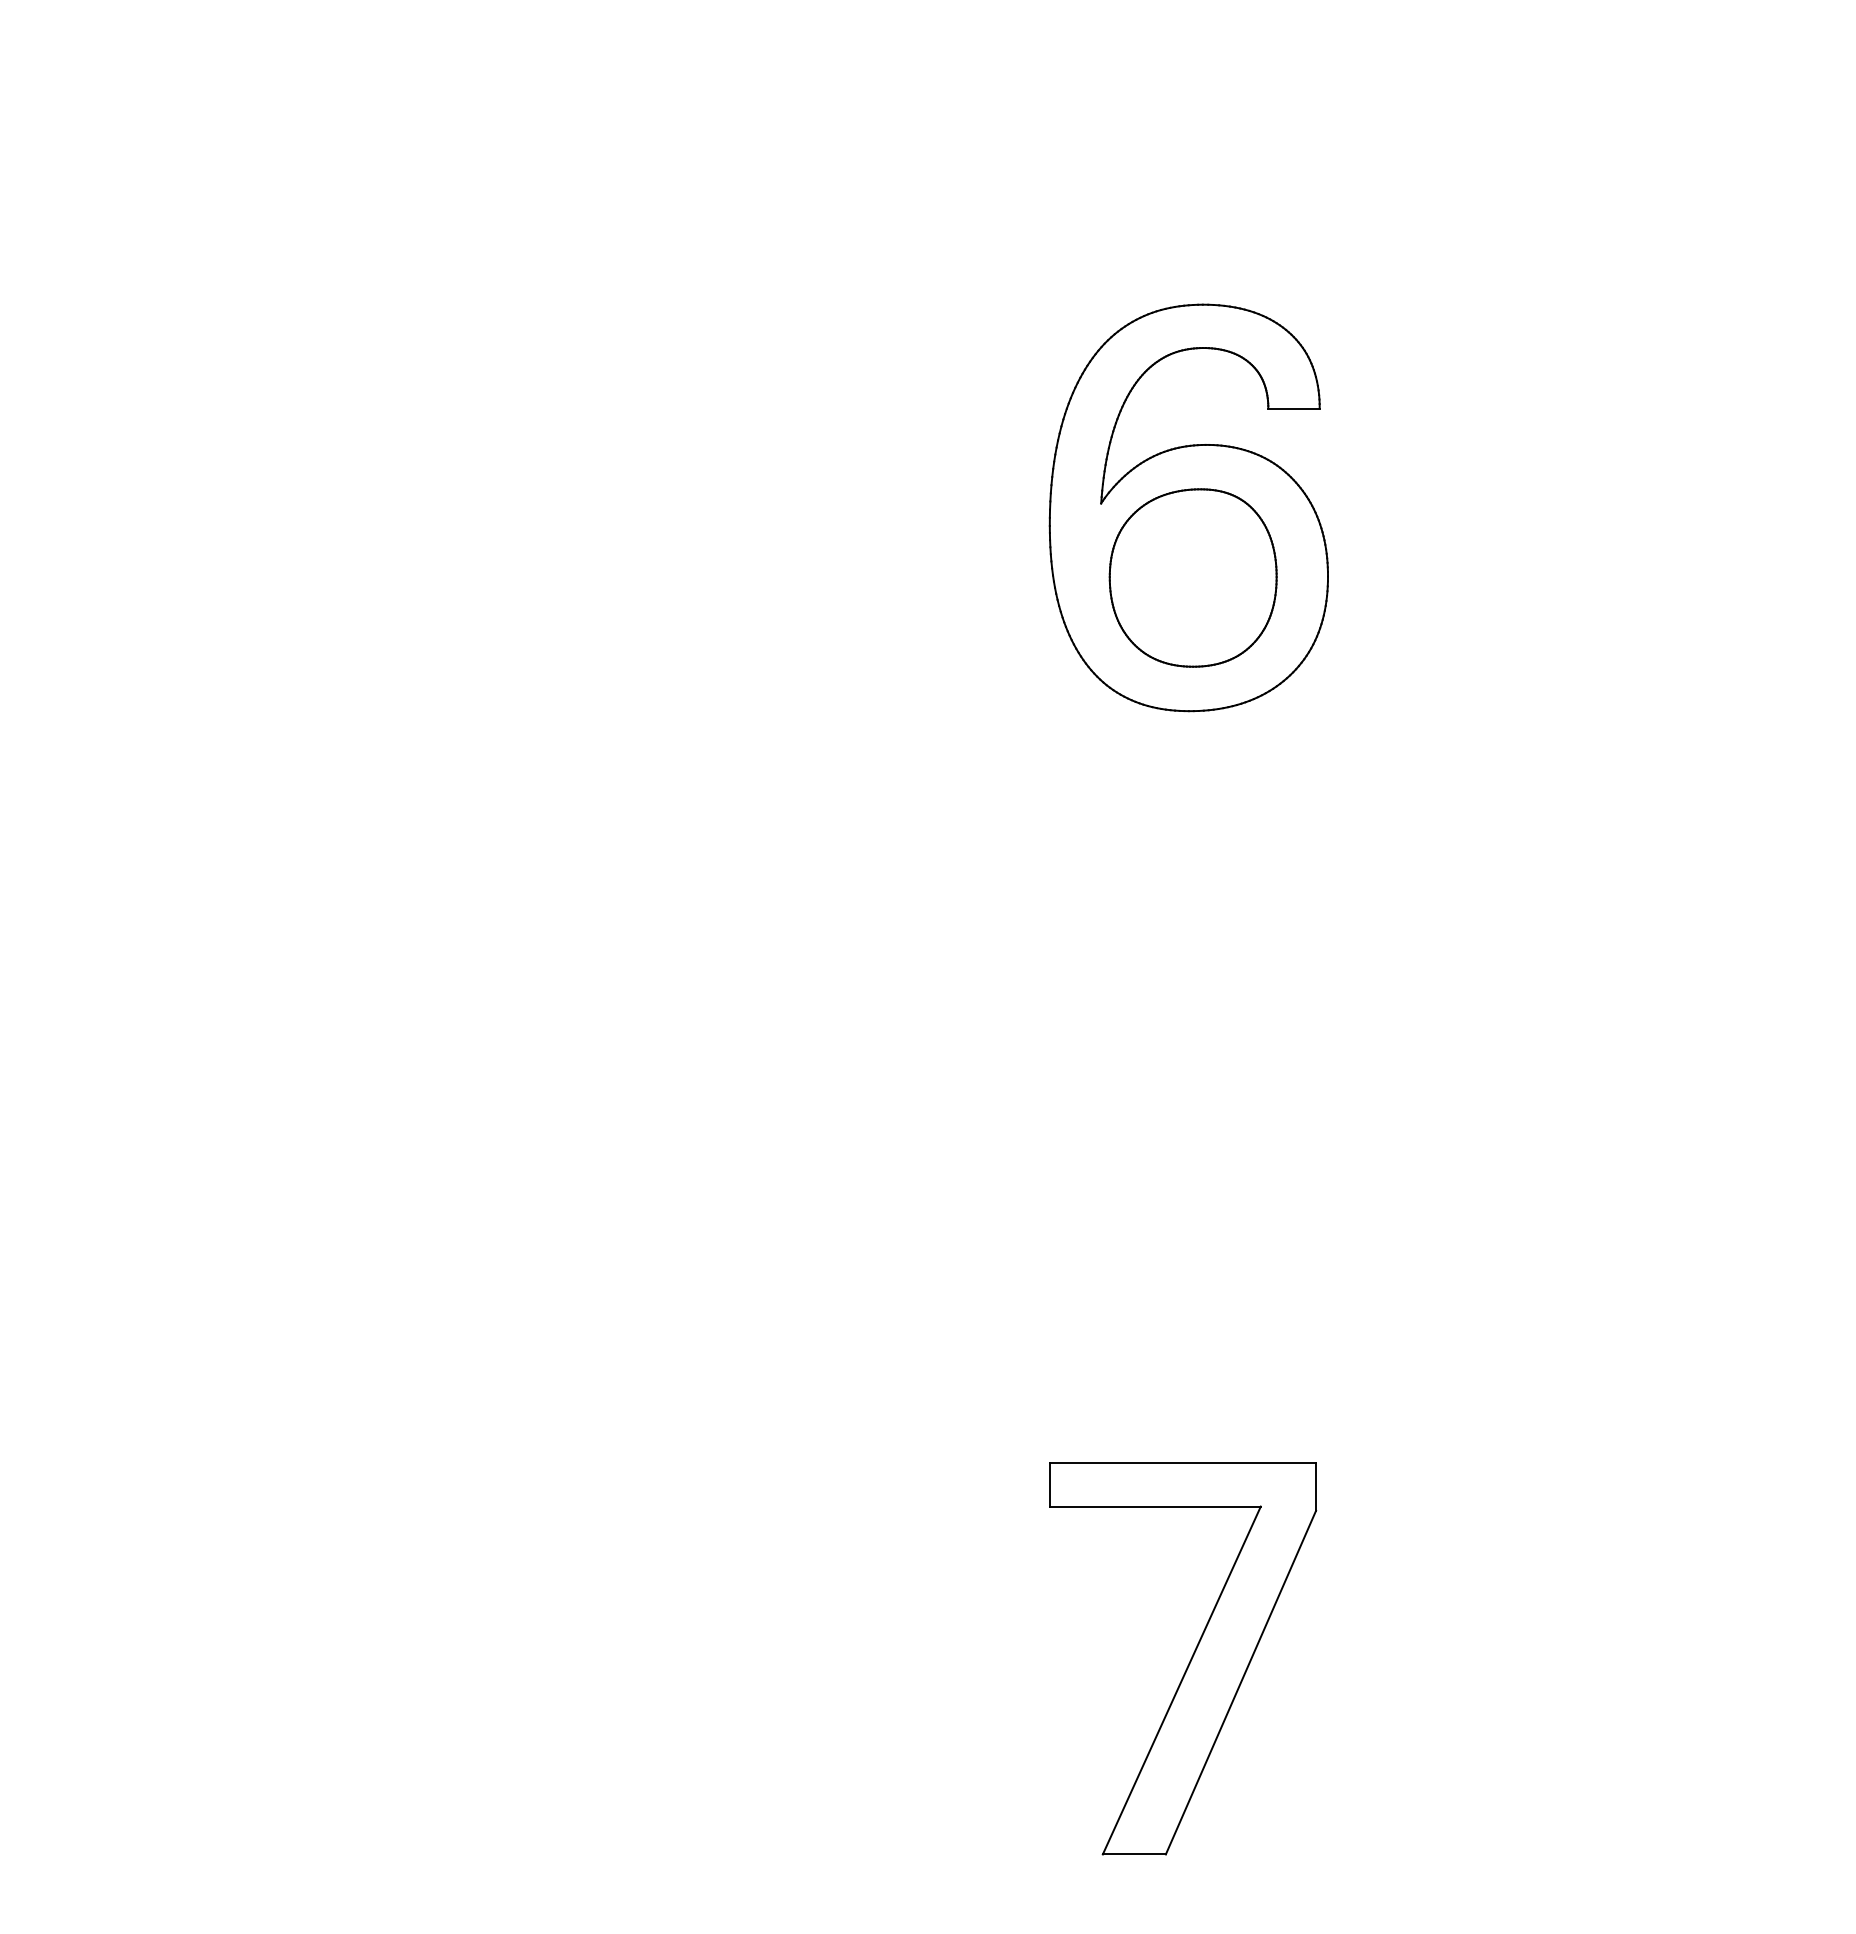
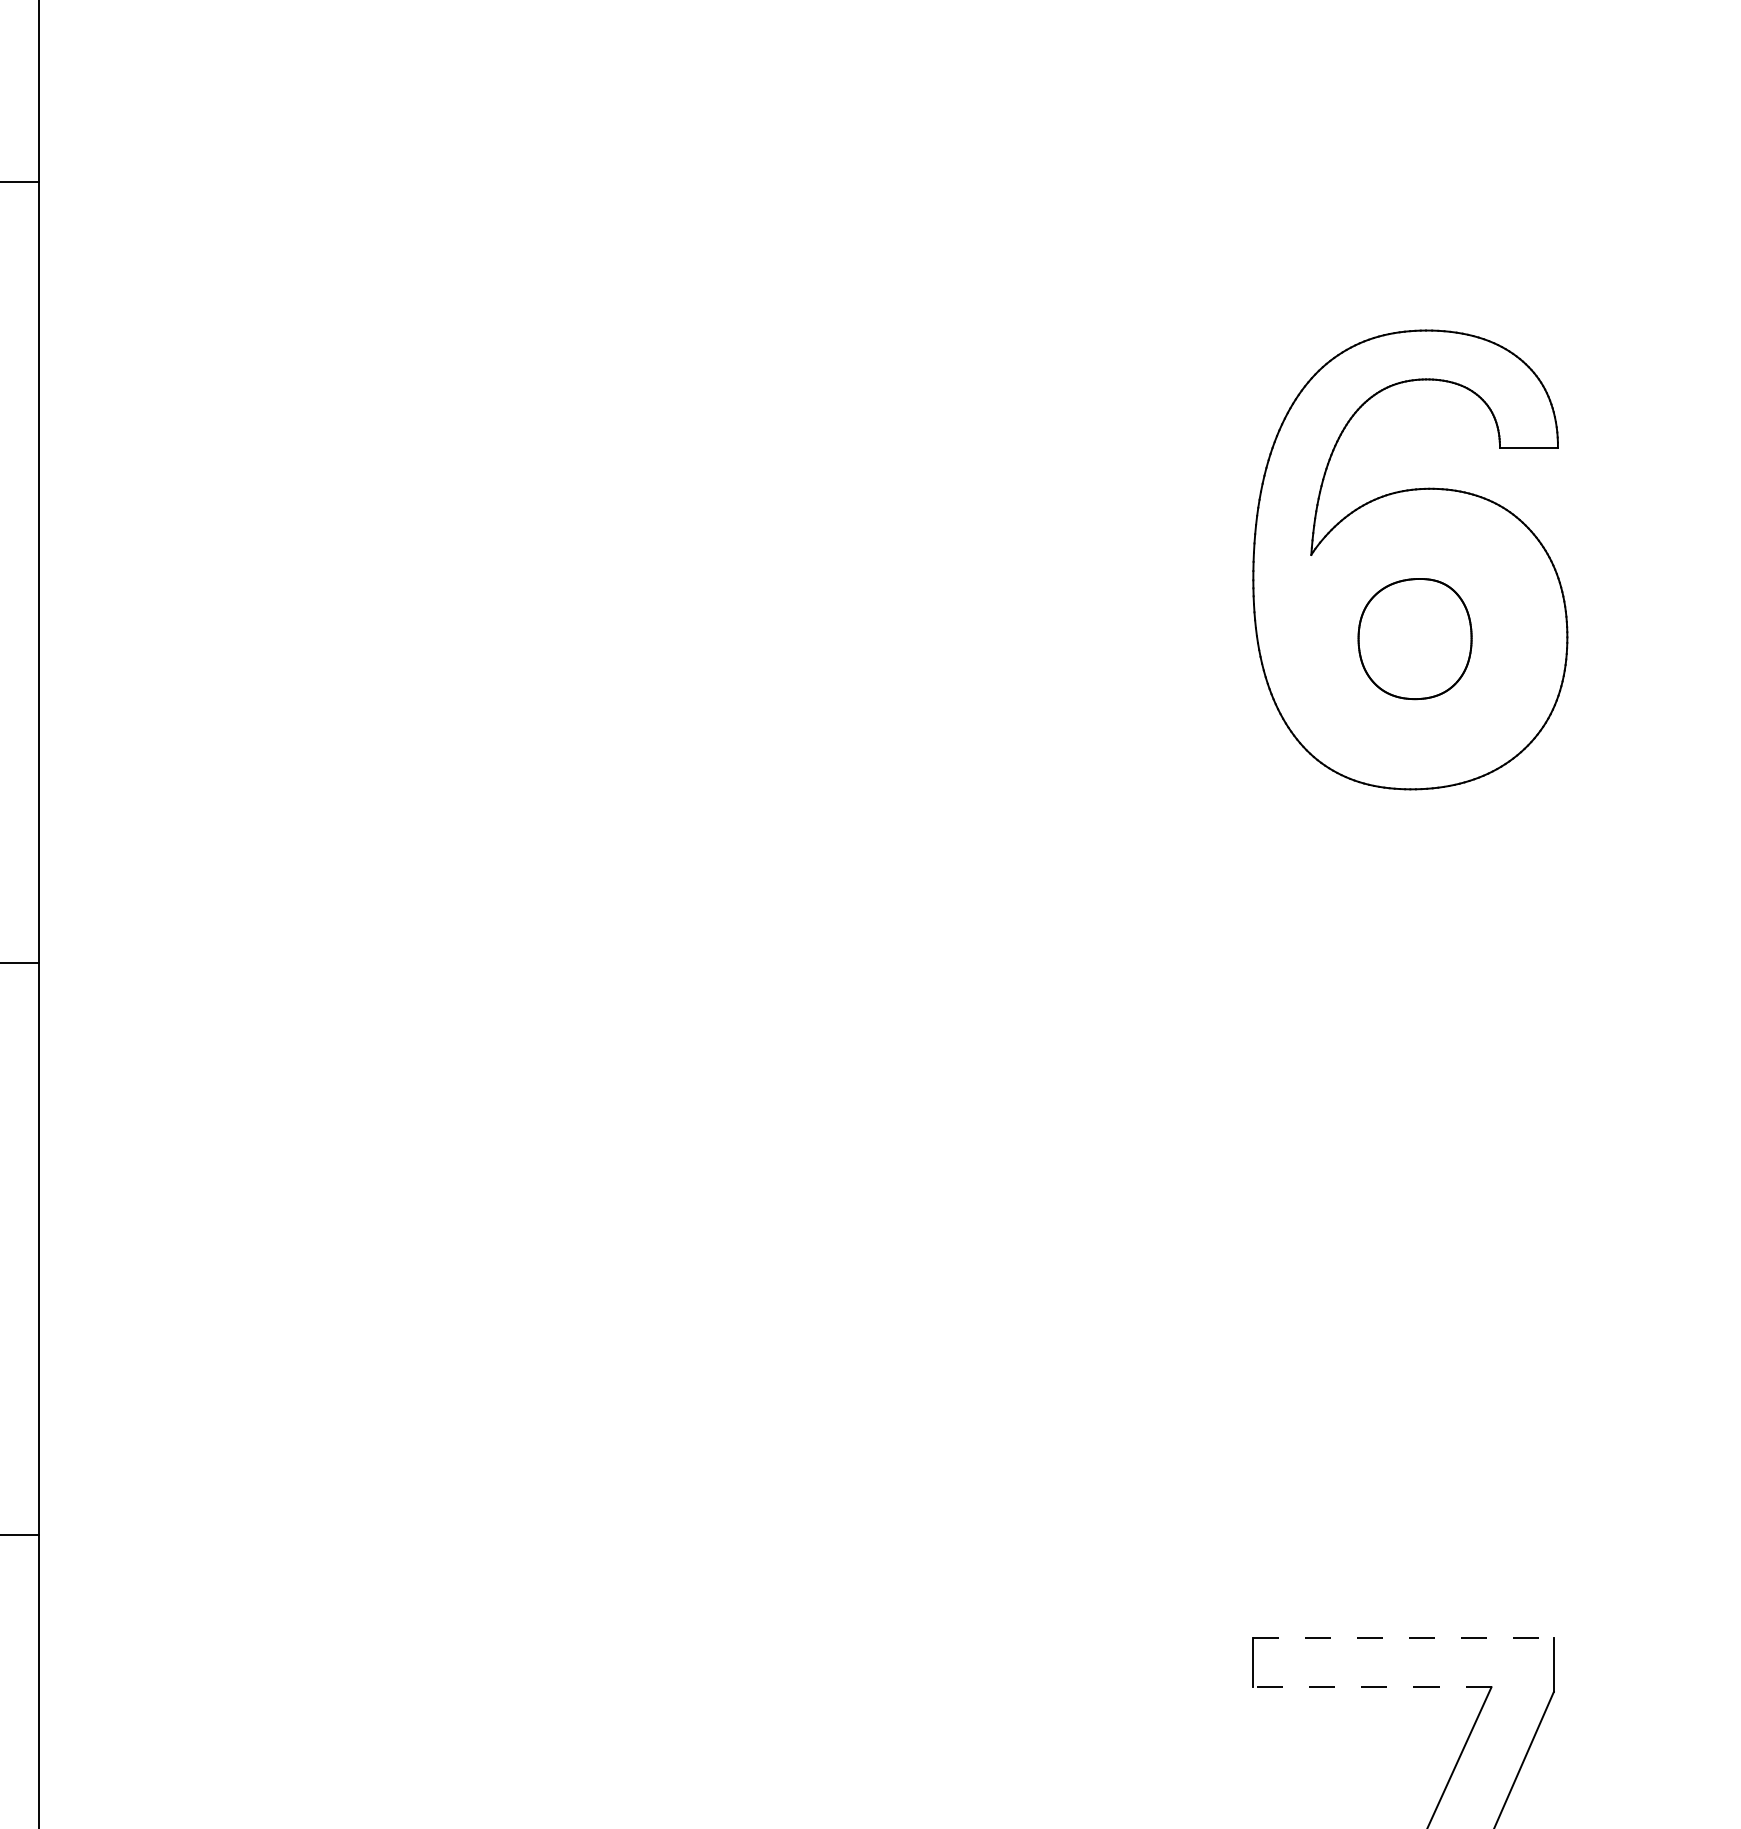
part: (1192, 577) -> (1414, 638), size x0.6
line: (1183, 1462) -> (1404, 1637), solid -> dashed
line: (1155, 1506) -> (1372, 1687), solid -> dashed

